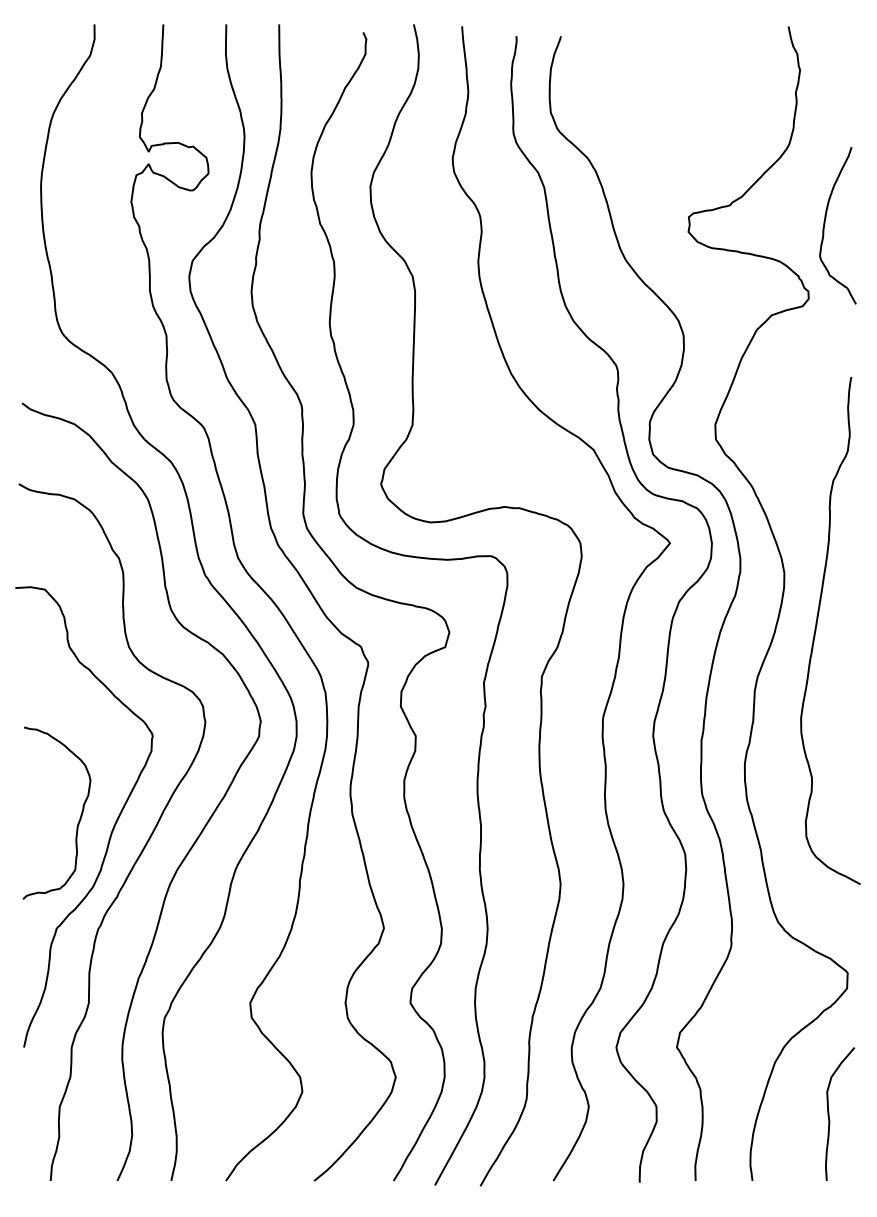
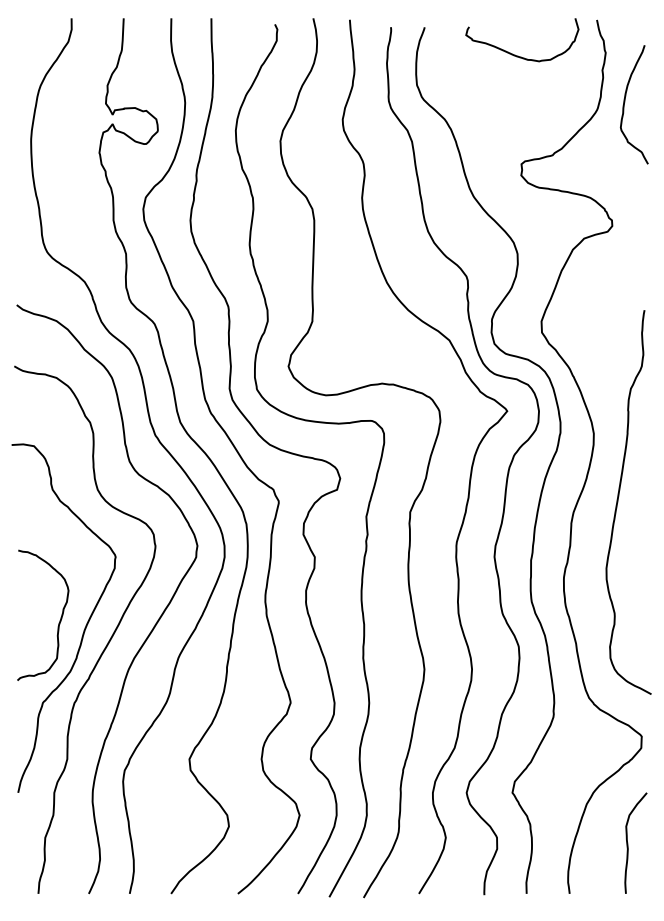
curve: (684, 73) -> (518, 55), added
curve: (826, 222) -> (625, 102), moved
curve: (816, 630) -> (618, 502), moved

